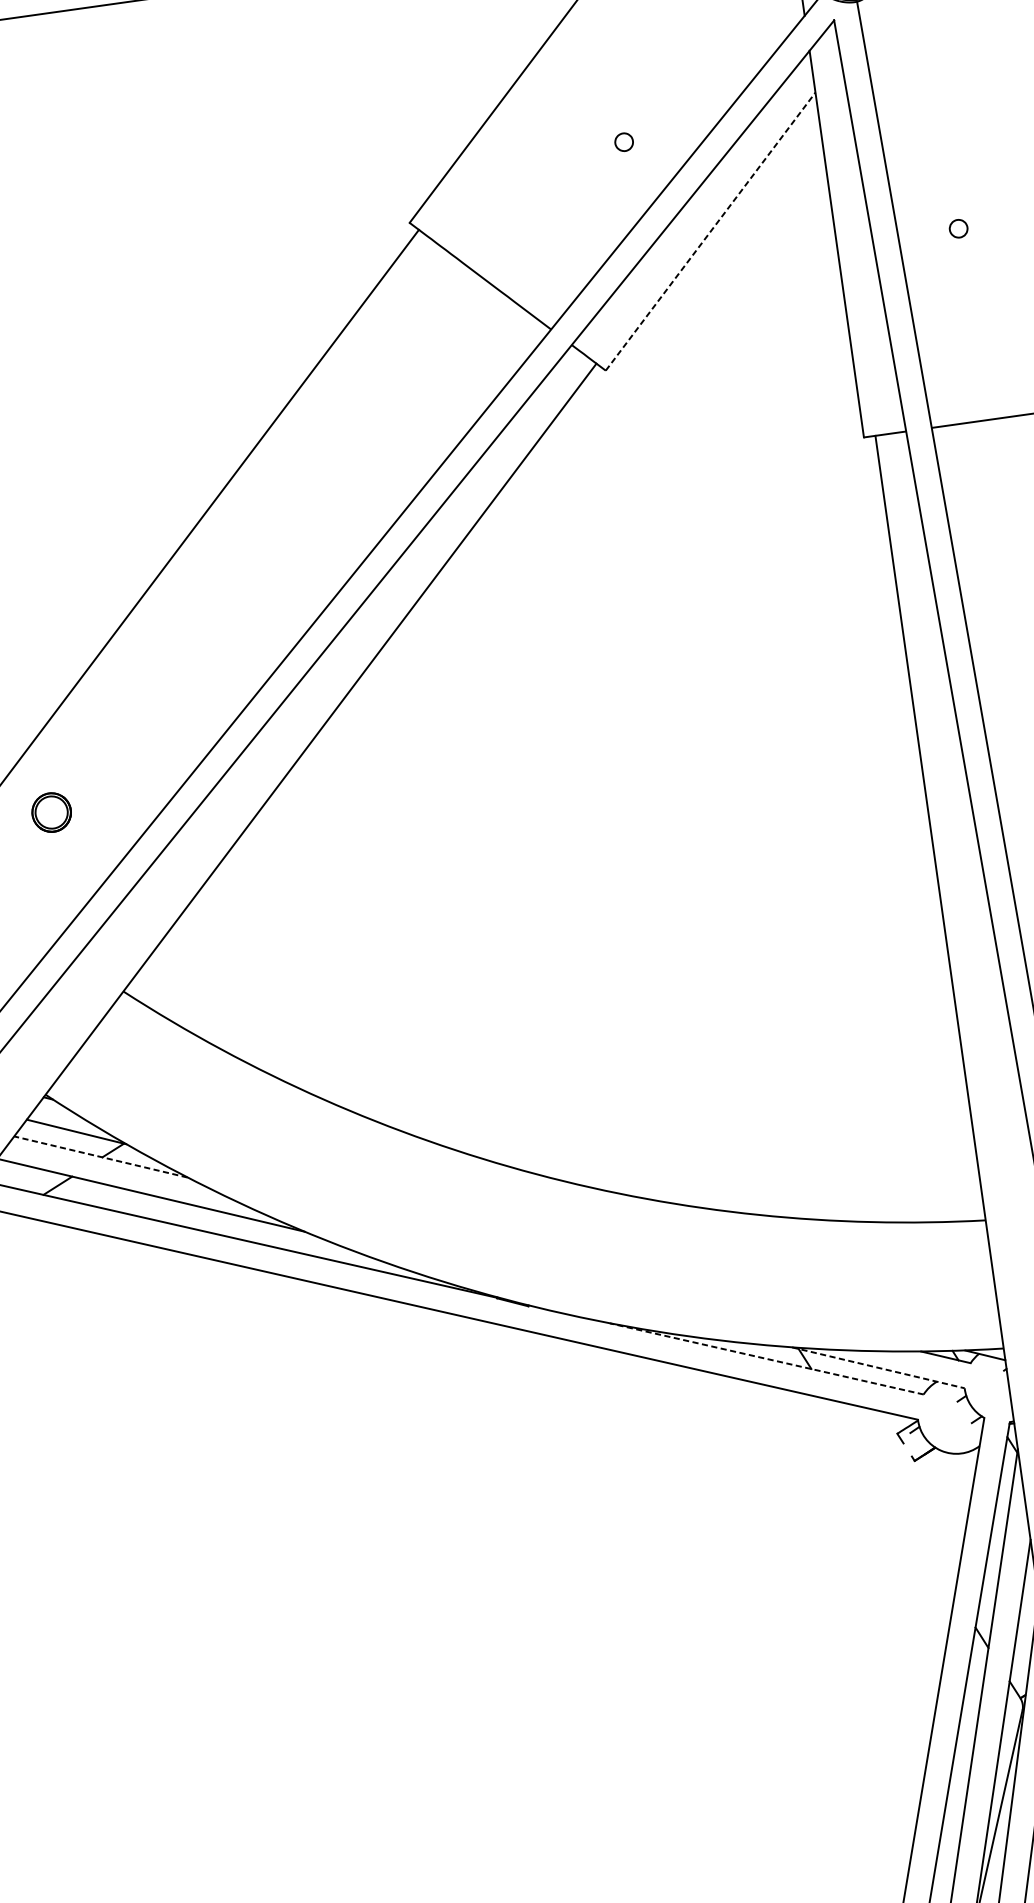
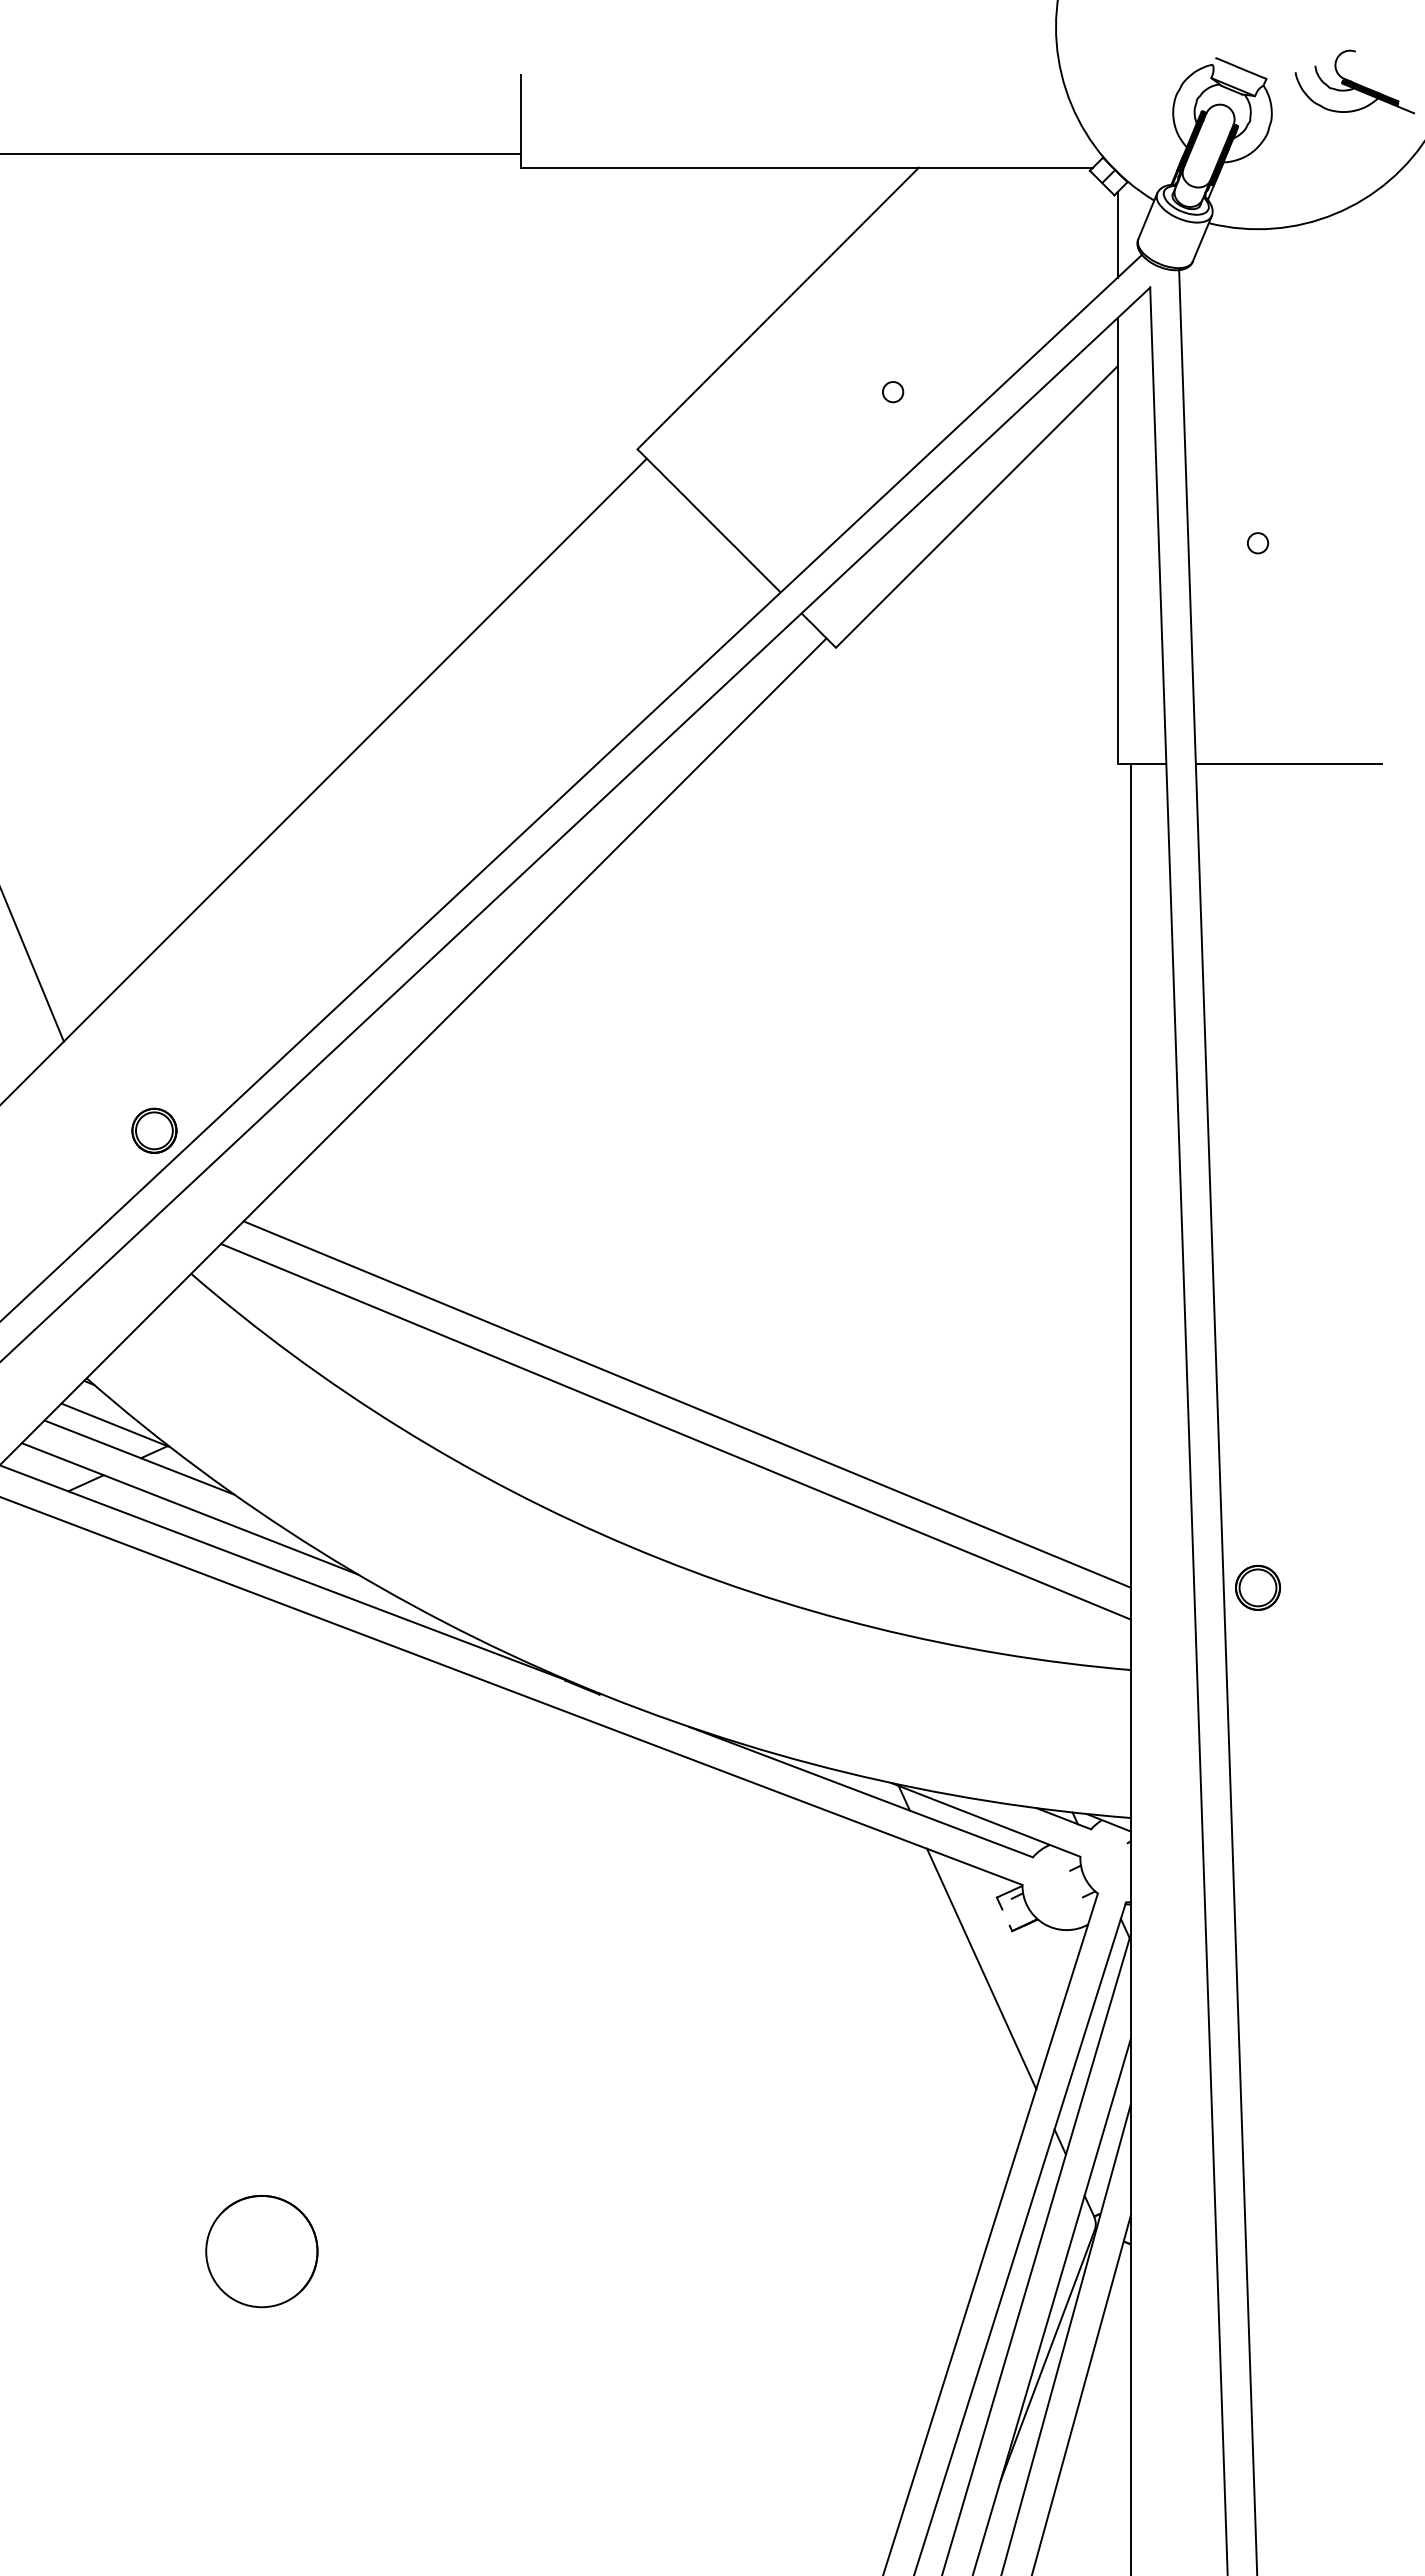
line: (711, 231) -> (977, 506), dashed -> solid
part: (51, 812) -> (154, 1130), moved
line: (568, 1044) -> (686, 1404), added
line: (562, 1069) -> (675, 1431), added
line: (101, 1156) -> (139, 1457), dashed -> solid
line: (767, 1359) -> (861, 1792), dashed -> solid
line: (878, 1368) -> (986, 1820), dashed -> solid
line: (892, 1497) -> (981, 1968), added
circle: (303, 1829) -> (261, 2251), added

